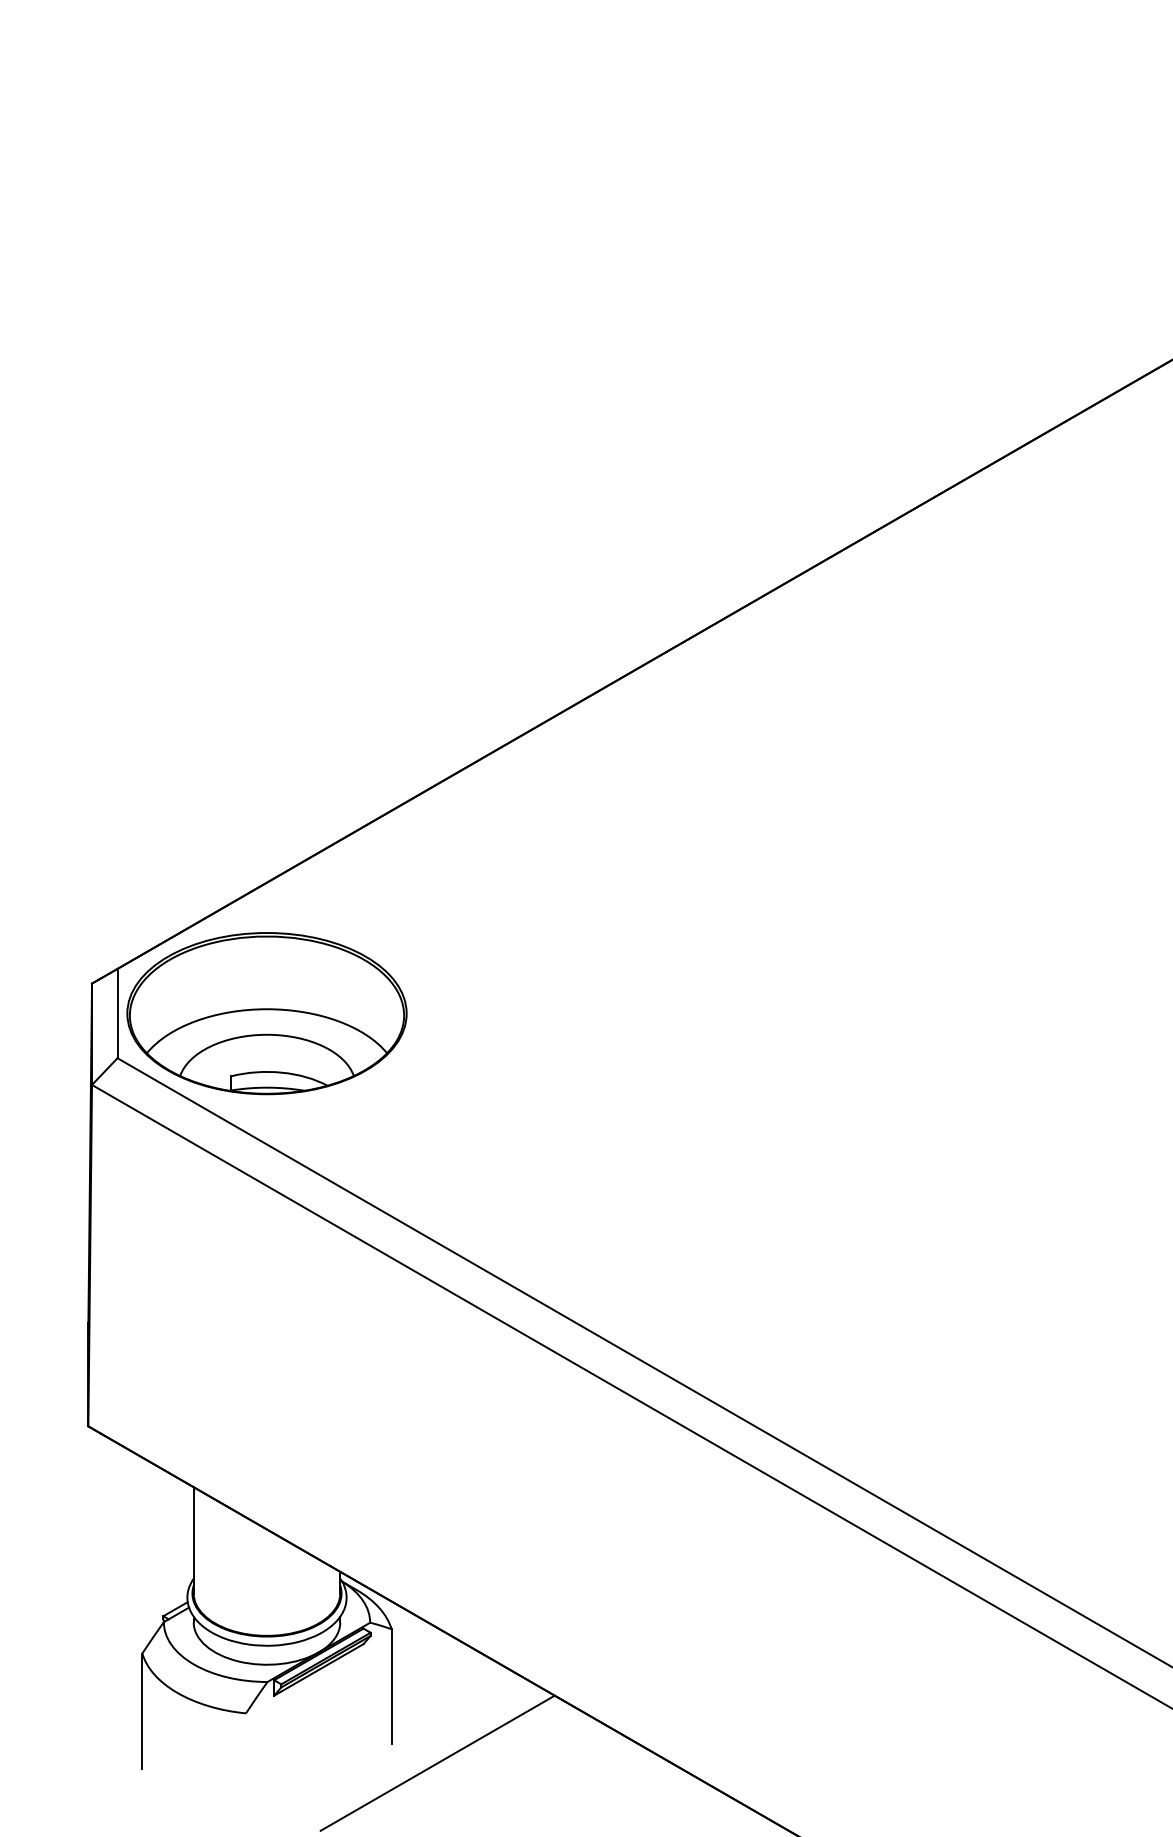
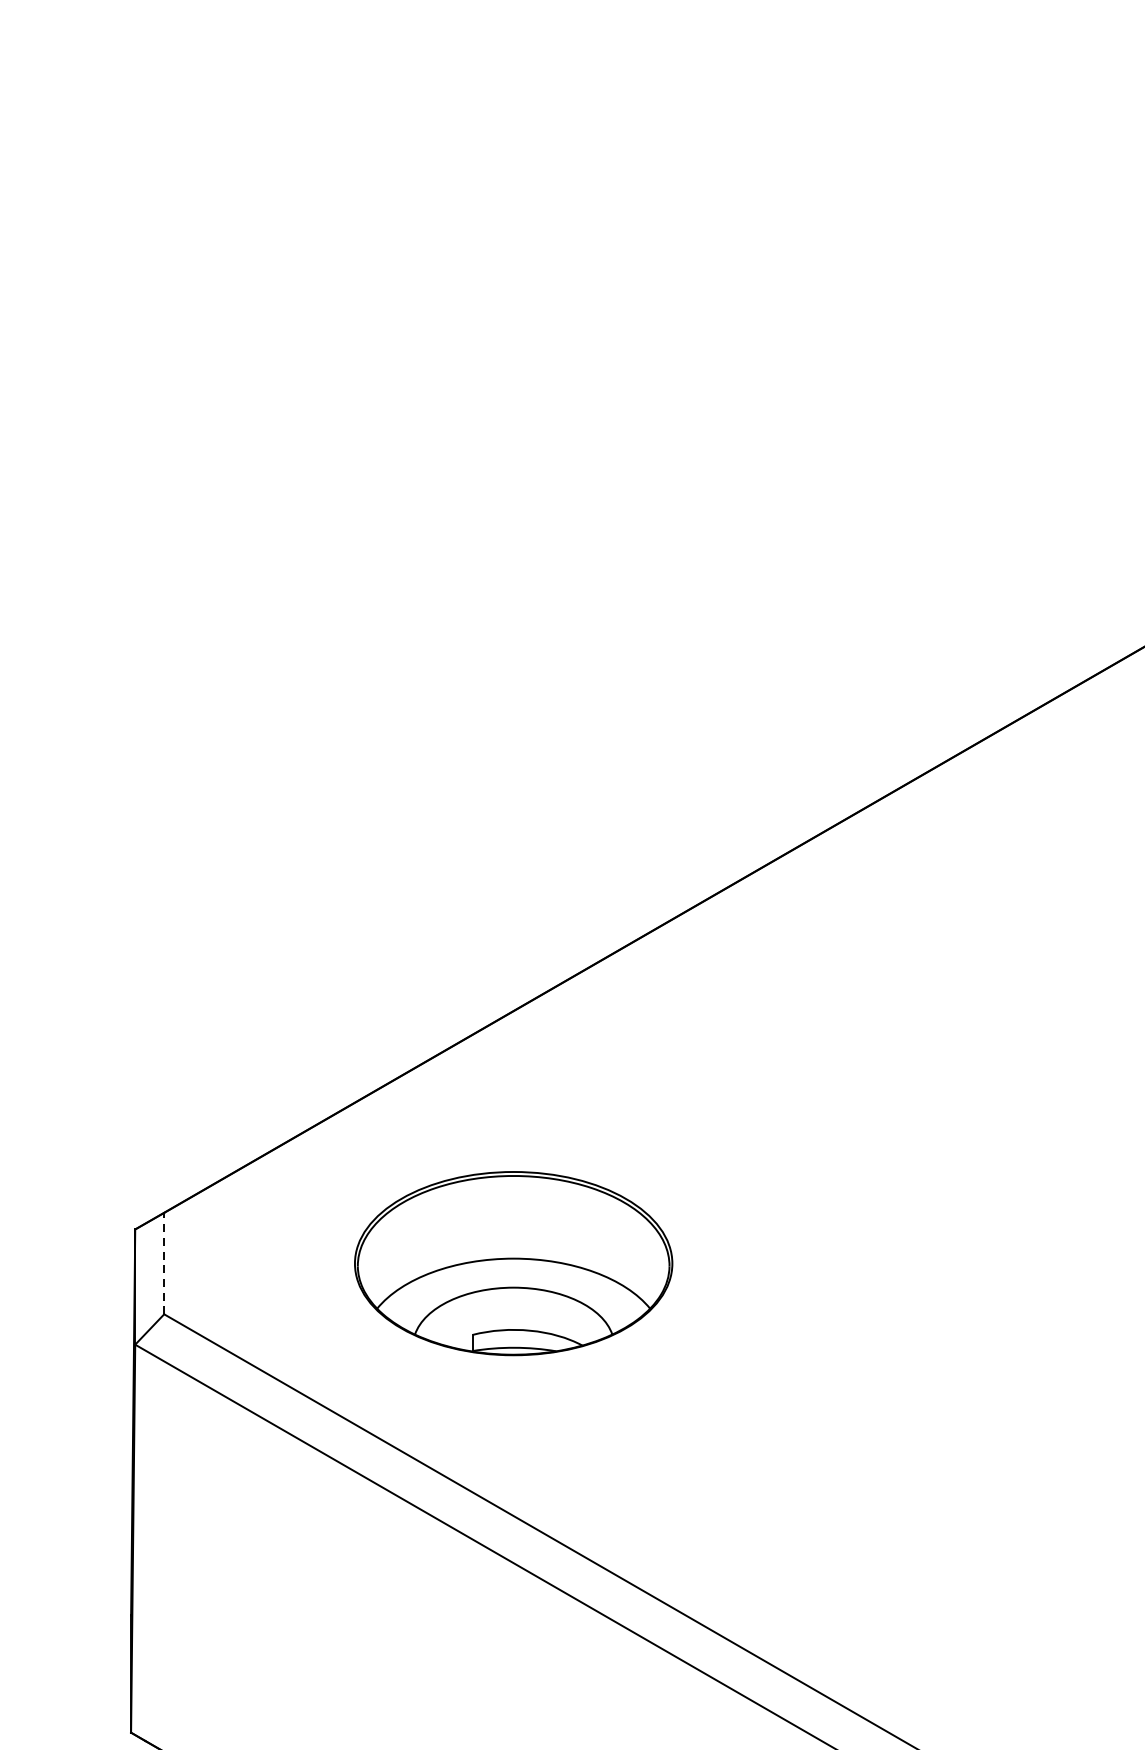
line: (117, 1013) -> (164, 1263), solid -> dashed
part: (266, 1013) -> (513, 1263), moved

